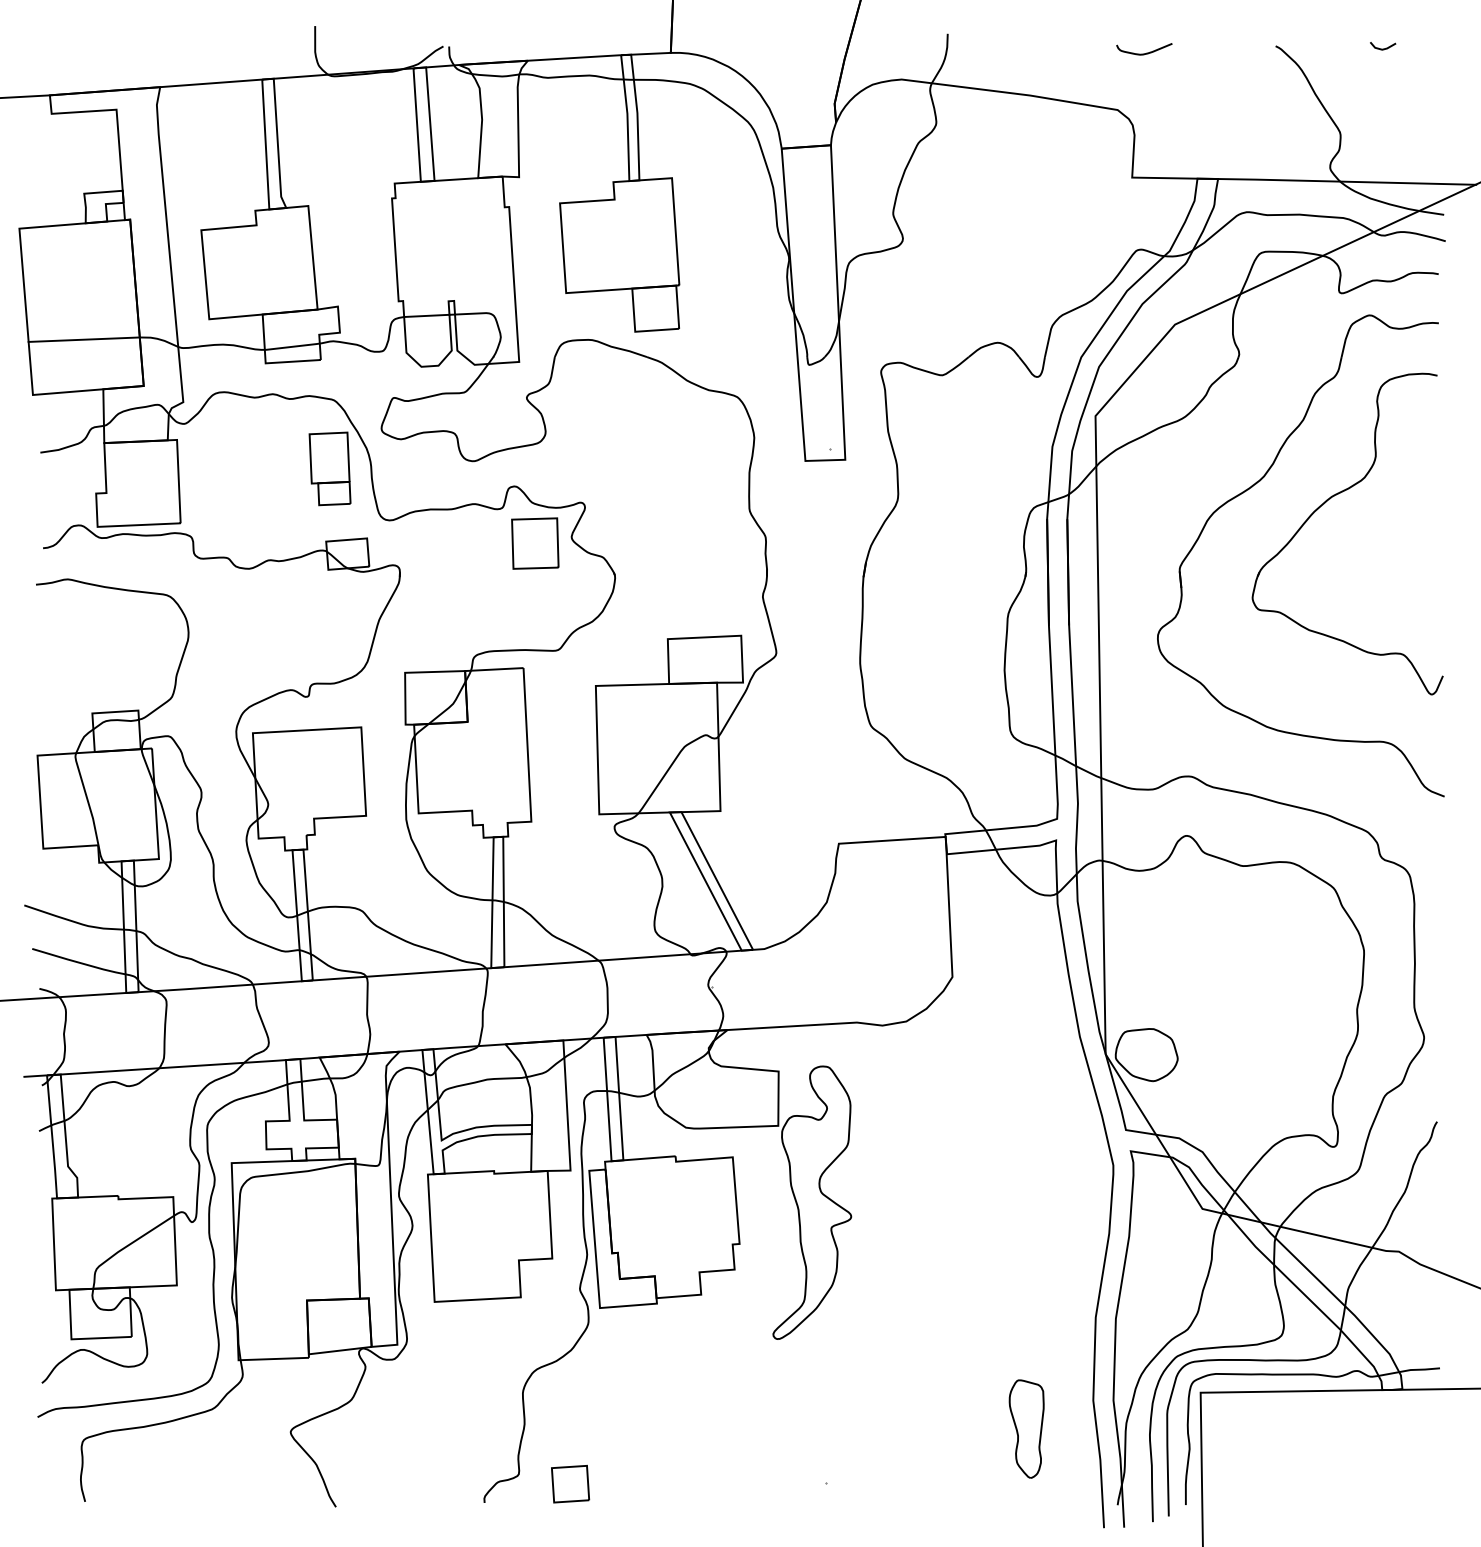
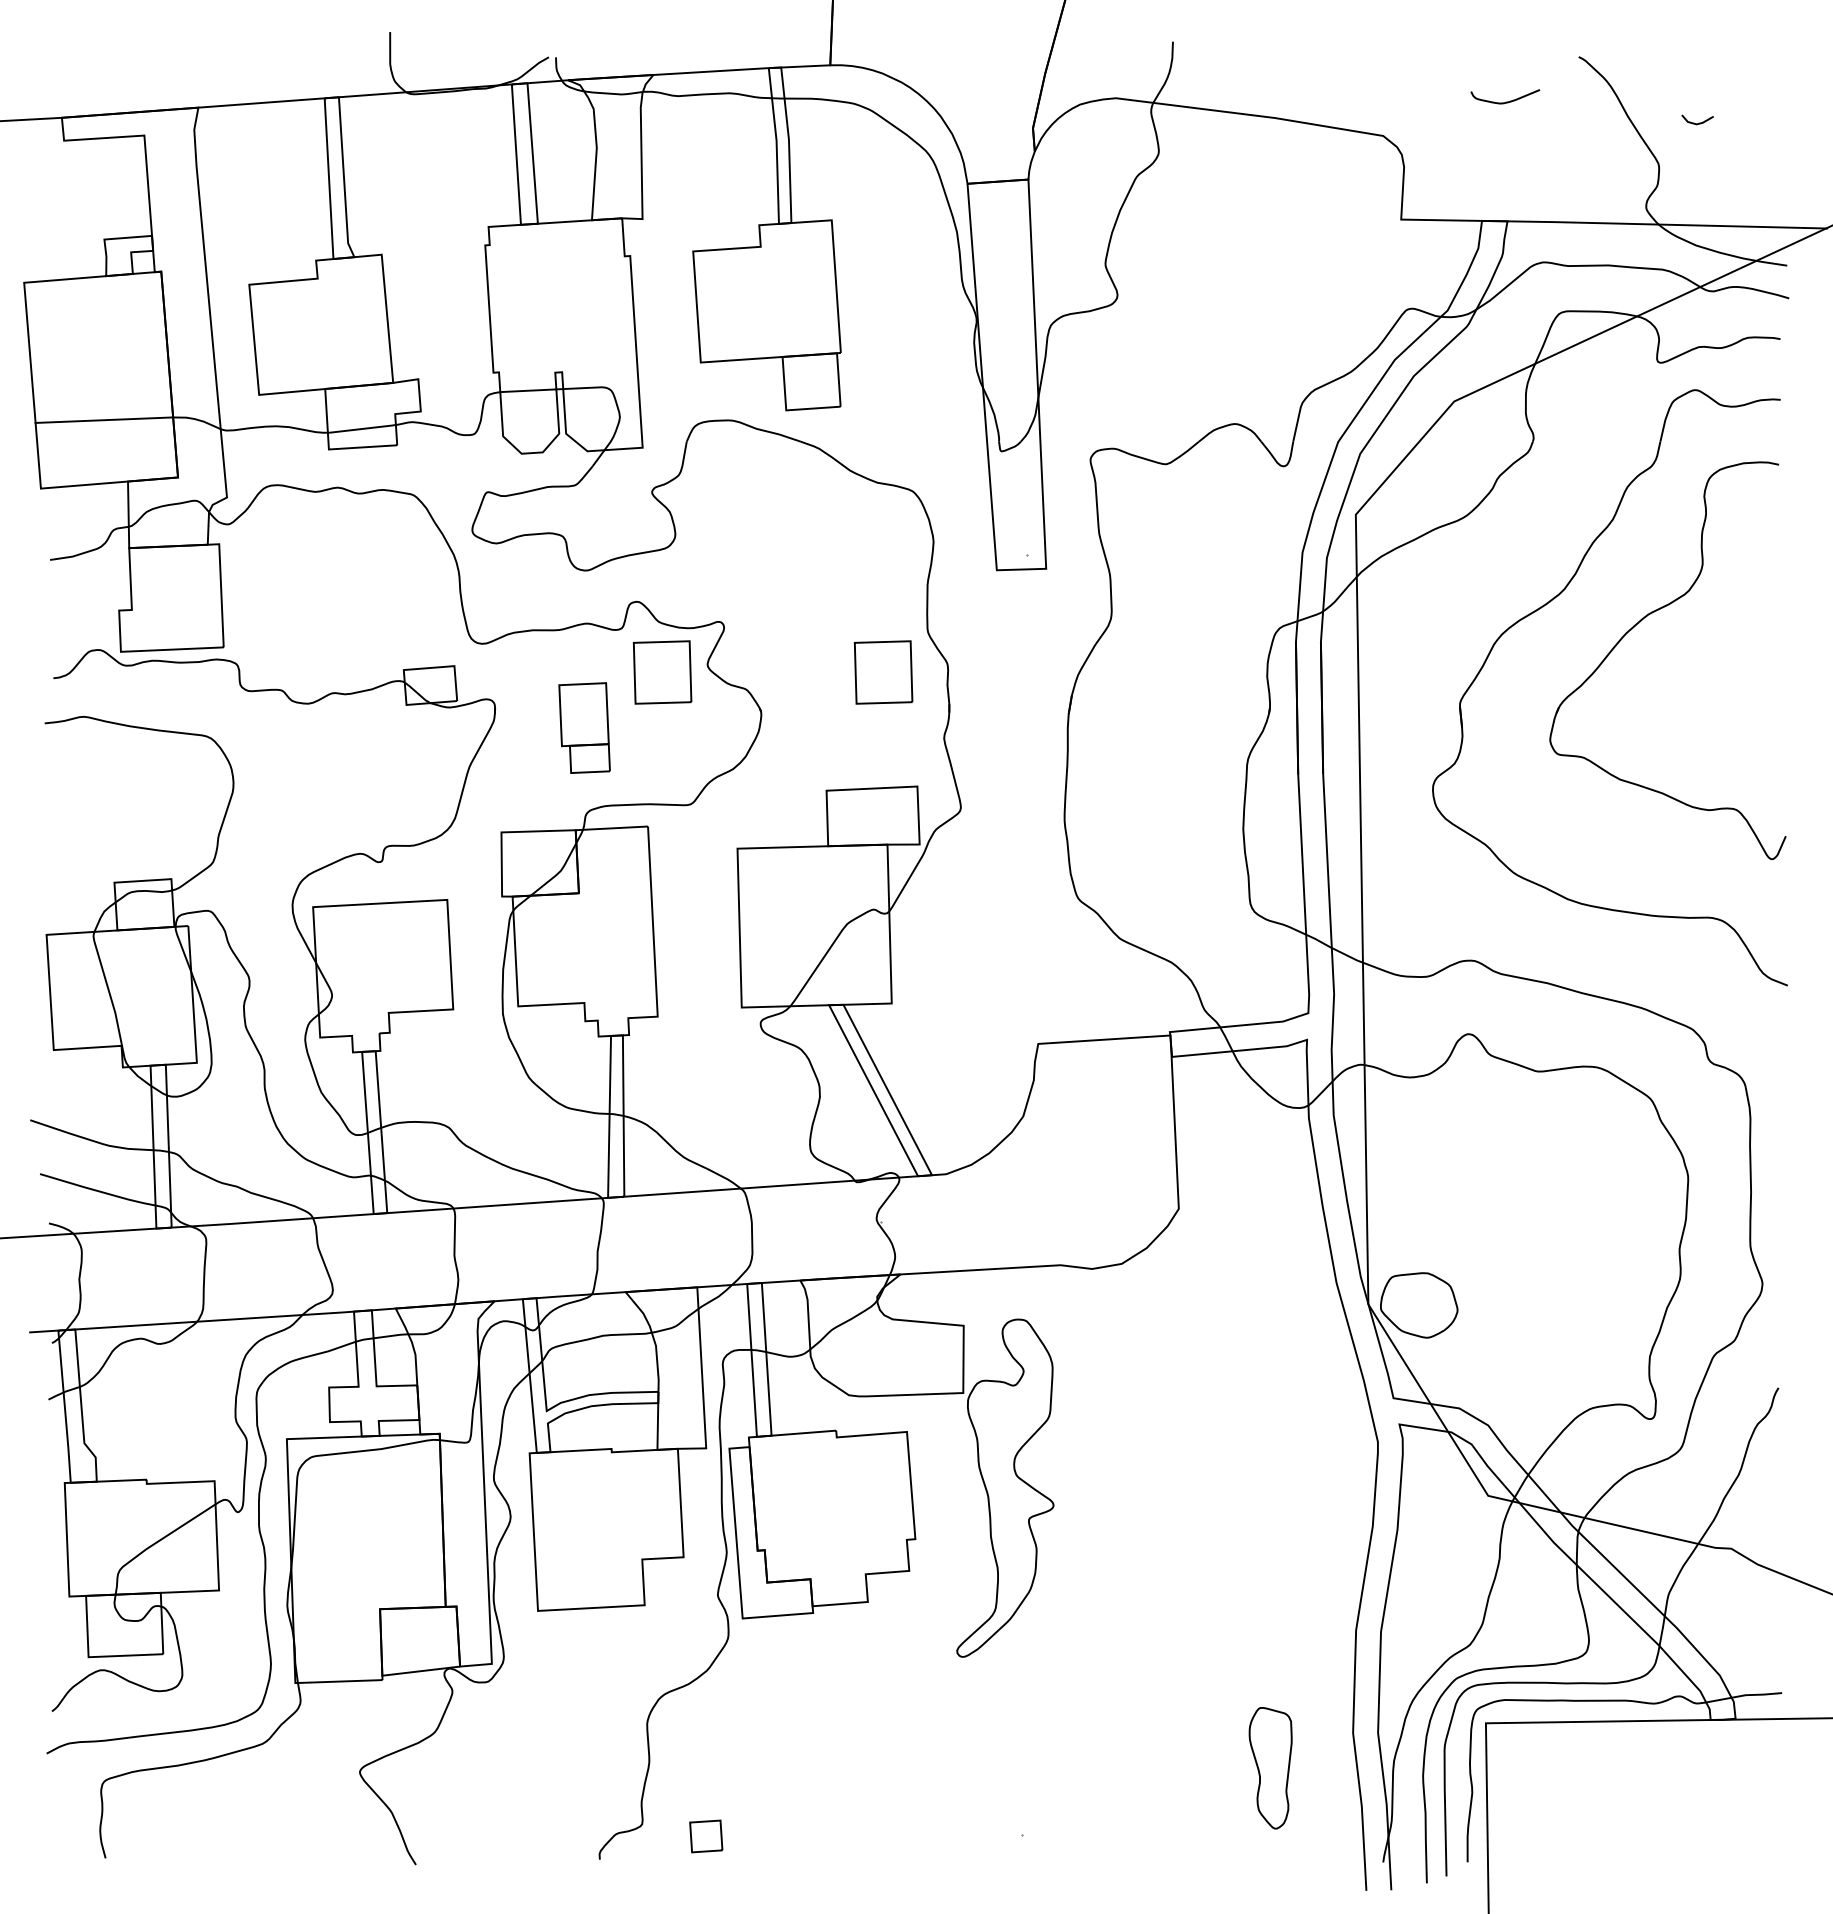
line: (1384, 48) -> (1699, 122), moved
curve: (1145, 53) -> (1506, 101), moved
part: (329, 468) -> (584, 727), moved
part: (713, 543) -> (883, 672), added
part: (570, 1484) -> (706, 1836), size x0.7

